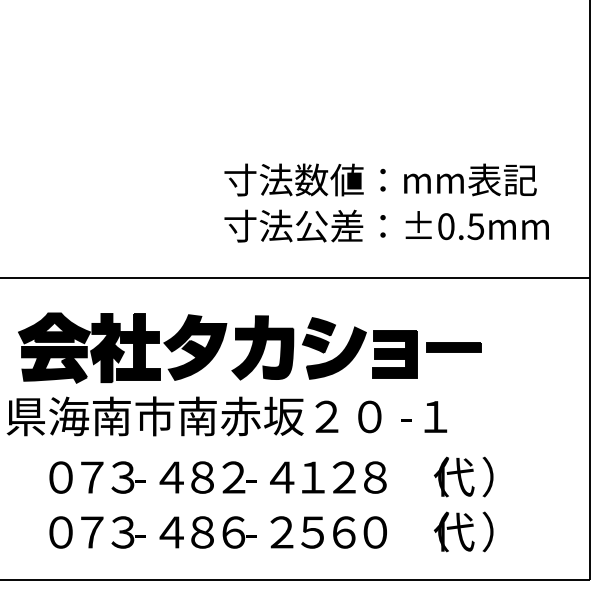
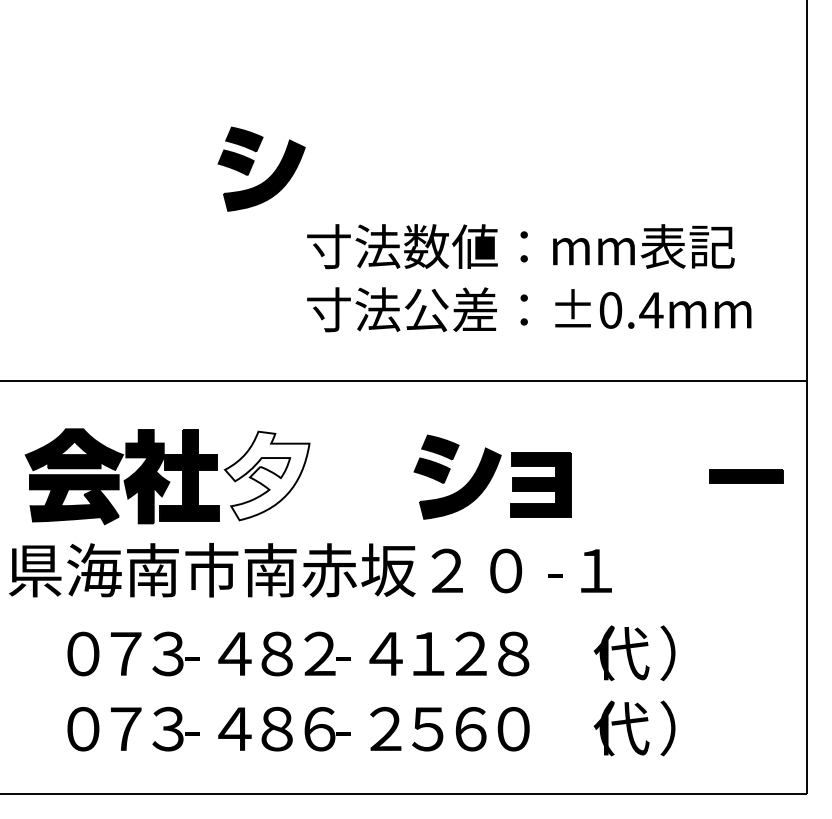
part: (185, 120) -> (253, 164), added
text: (476, 226) -> (651, 310), ±0.5mm -> ±0.4mm
fill: (195, 347) -> (267, 475), removed
part: (262, 347) -> (359, 476), removed
part: (454, 347) -> (746, 476), moved

